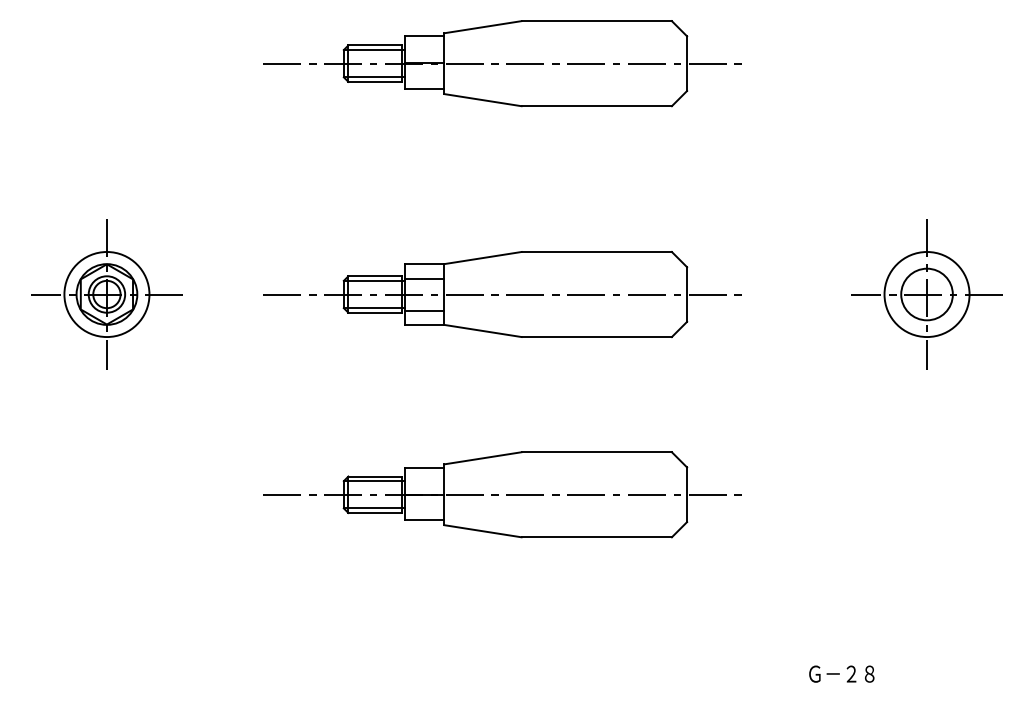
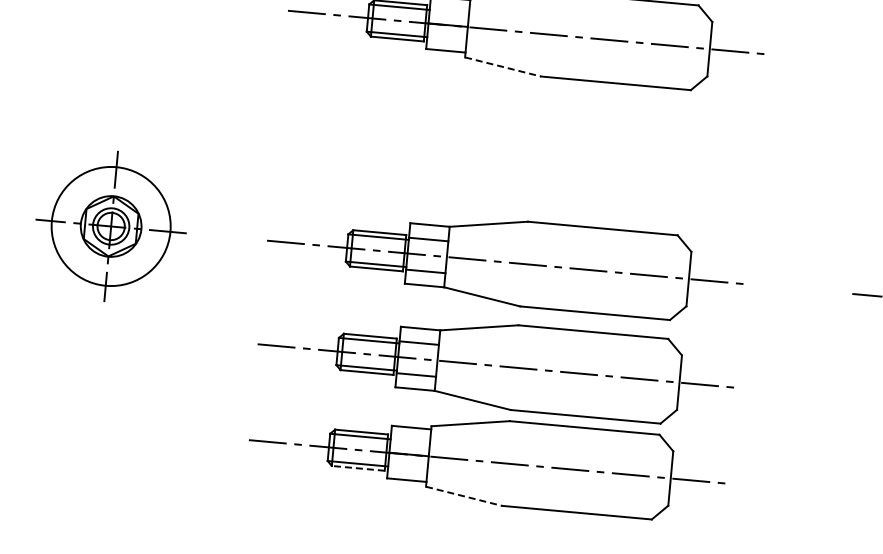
line: (483, 100) -> (503, 67), solid -> dashed
circle: (106, 294) -> (110, 226), size x1.4
part: (502, 398) -> (495, 365), added
line: (375, 513) -> (358, 468), solid -> dashed
line: (483, 531) -> (464, 496), solid -> dashed

